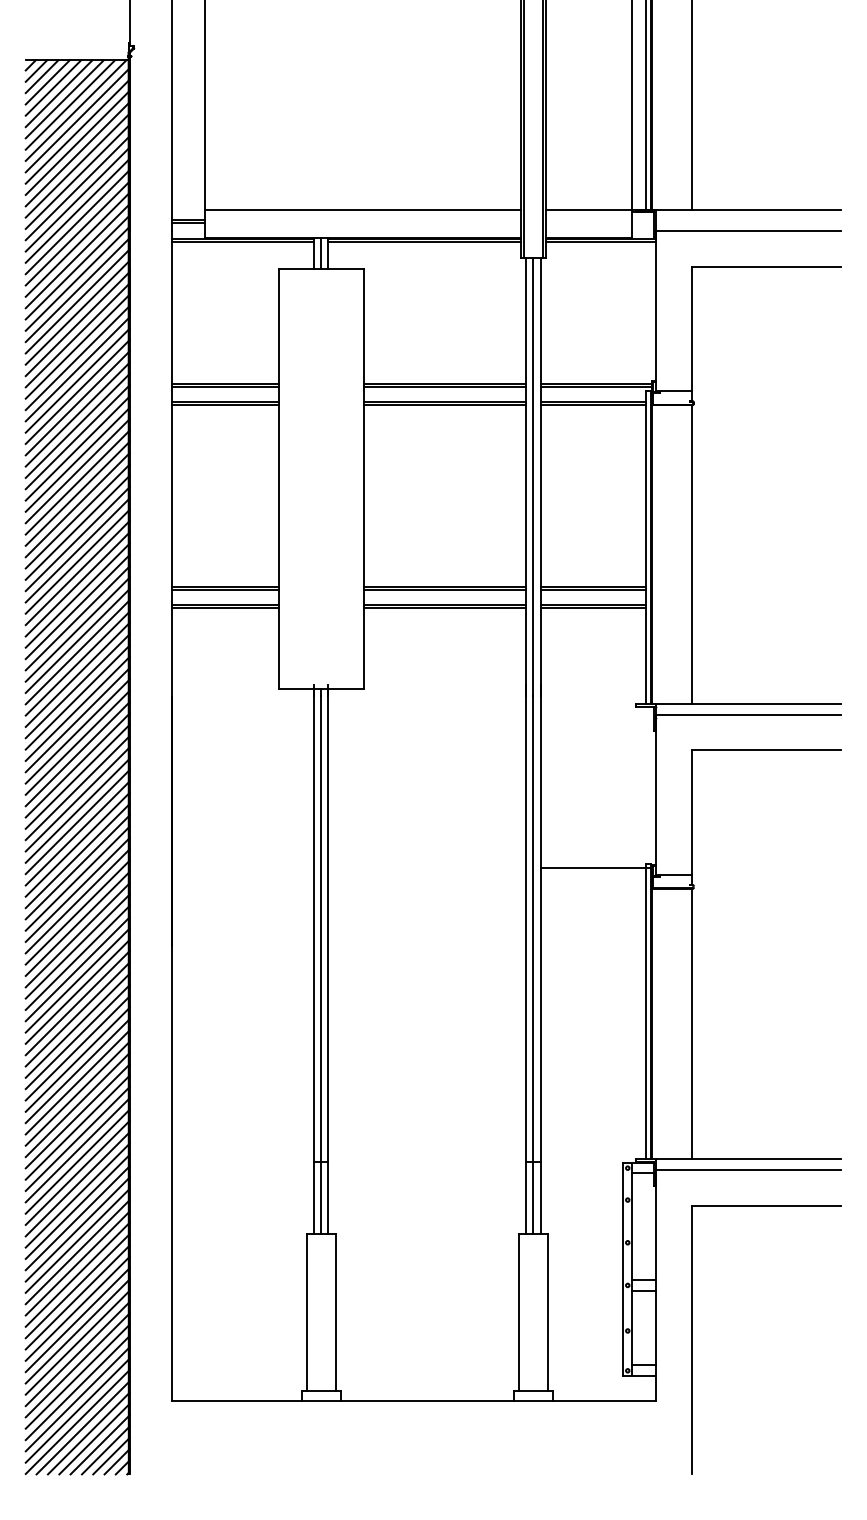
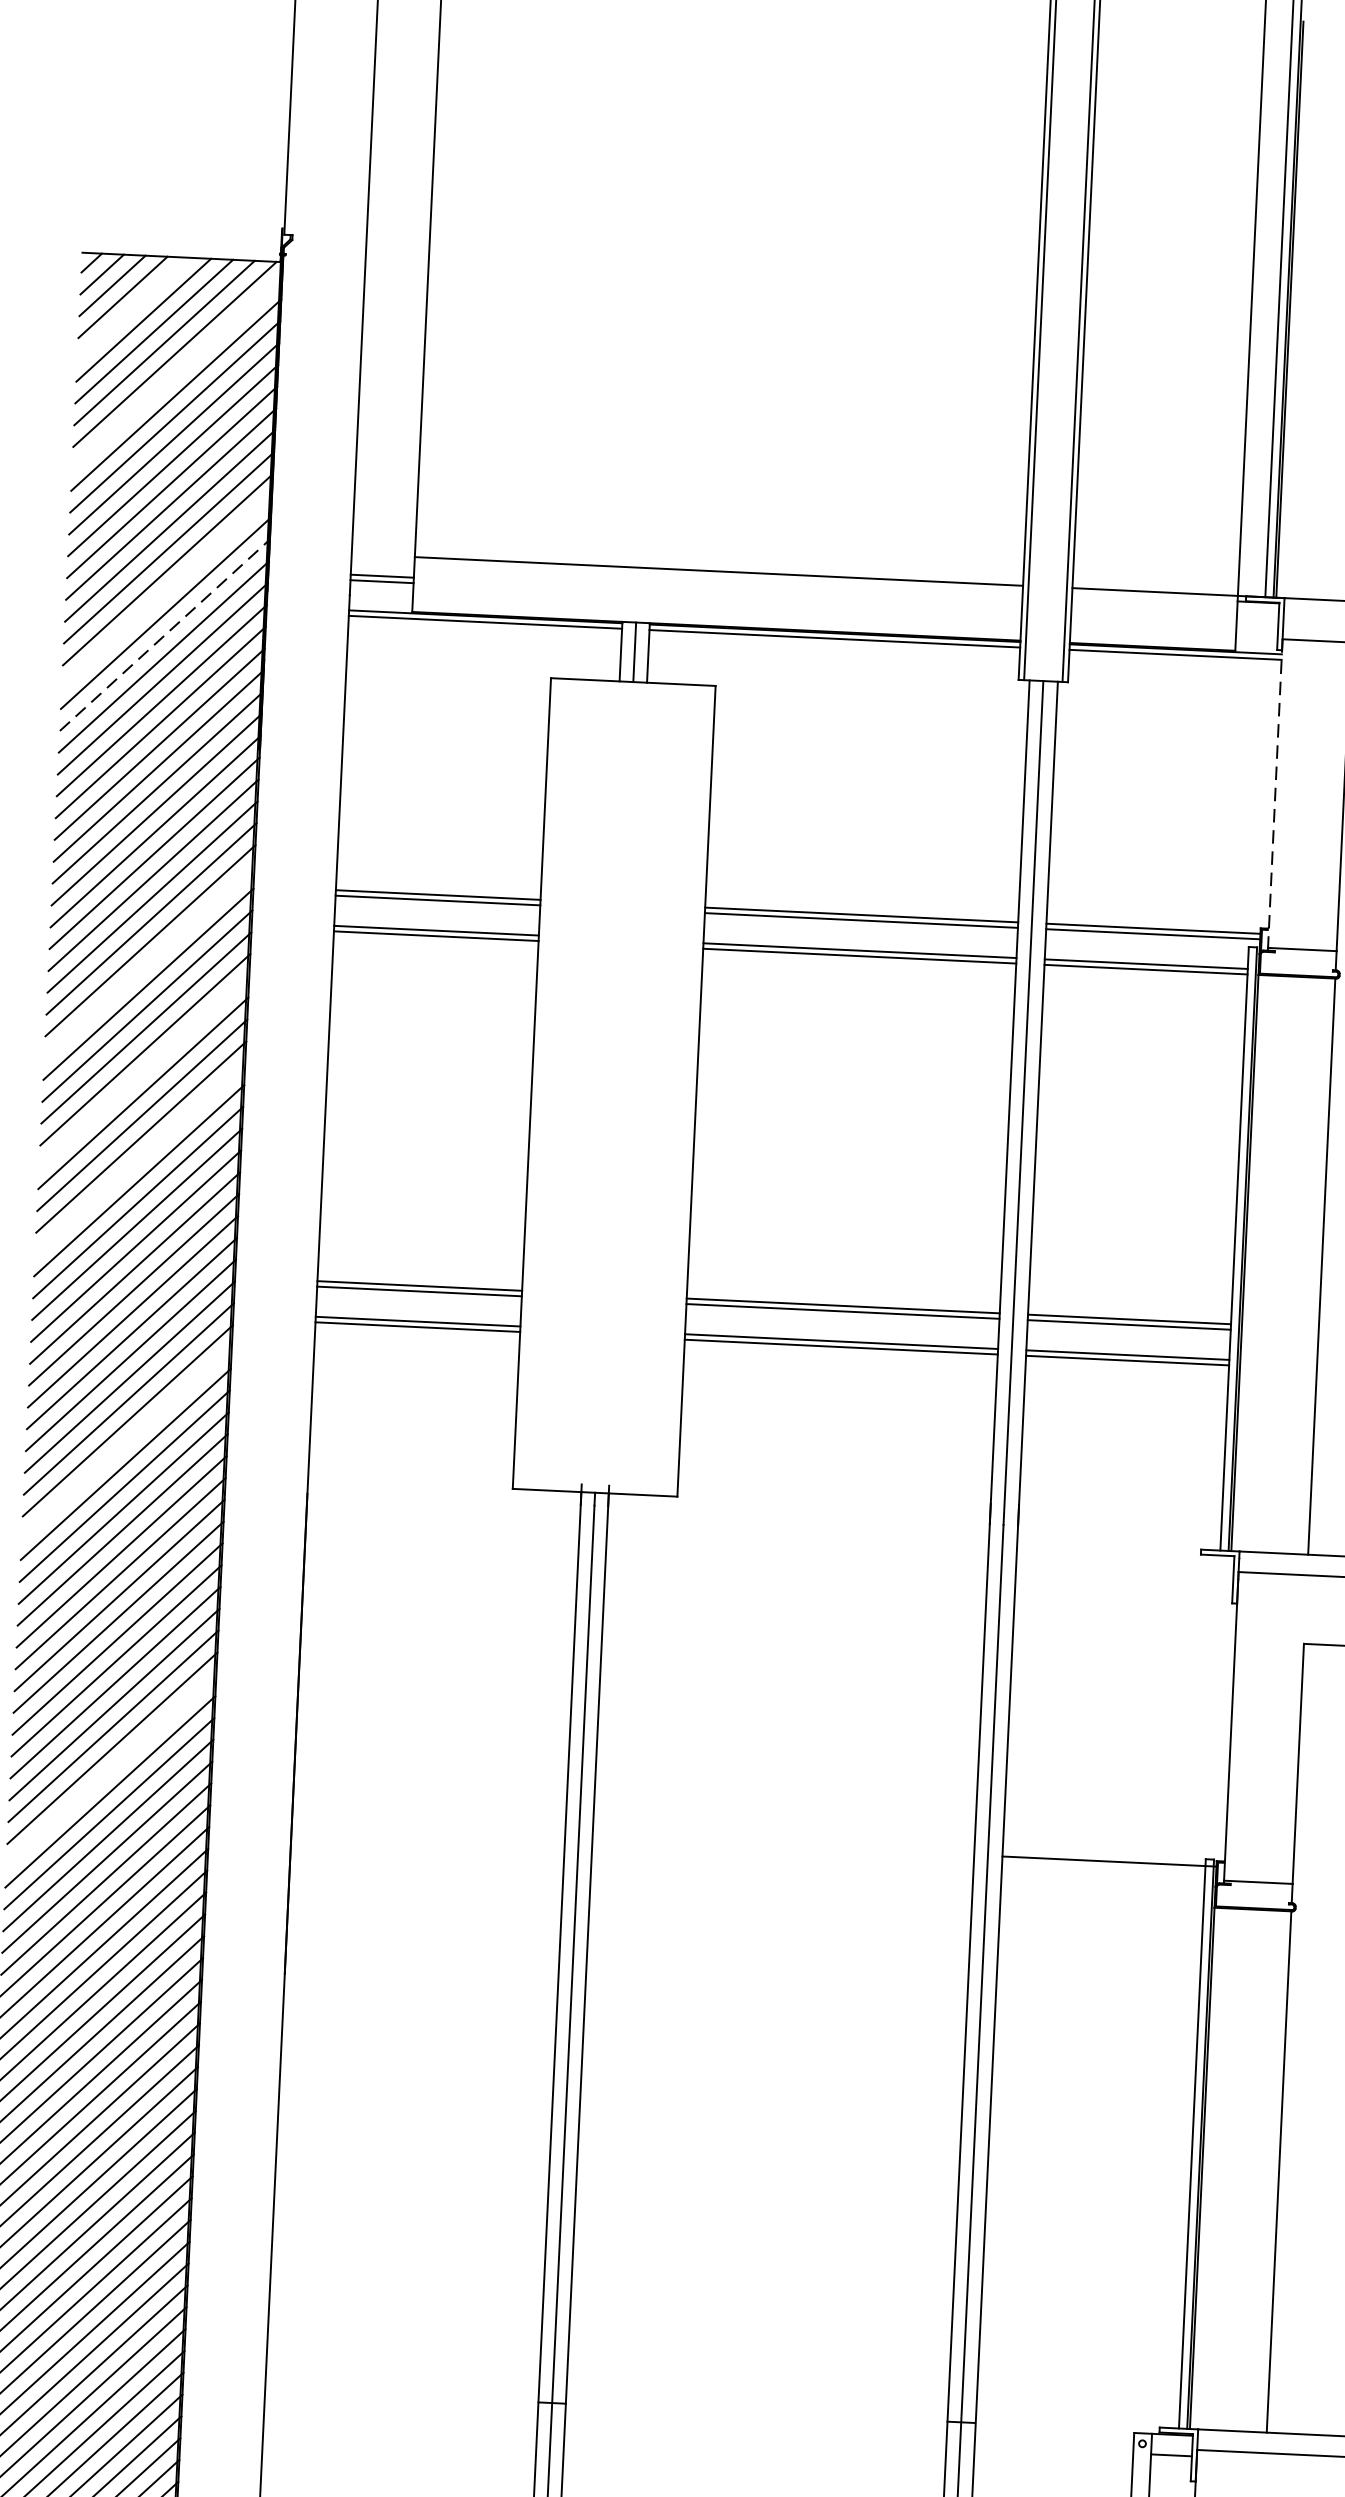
line: (53, 87) -> (133, 307), removed
line: (77, 120) -> (176, 373), removed
line: (77, 233) -> (166, 591), removed
line: (77, 256) -> (164, 635), solid -> dashed
line: (656, 311) -> (1275, 794), solid -> dashed
line: (77, 425) -> (148, 961), removed
line: (77, 482) -> (143, 1071), removed
line: (77, 527) -> (139, 1158), removed
line: (77, 674) -> (126, 1441), removed
line: (77, 844) -> (110, 1769), removed

